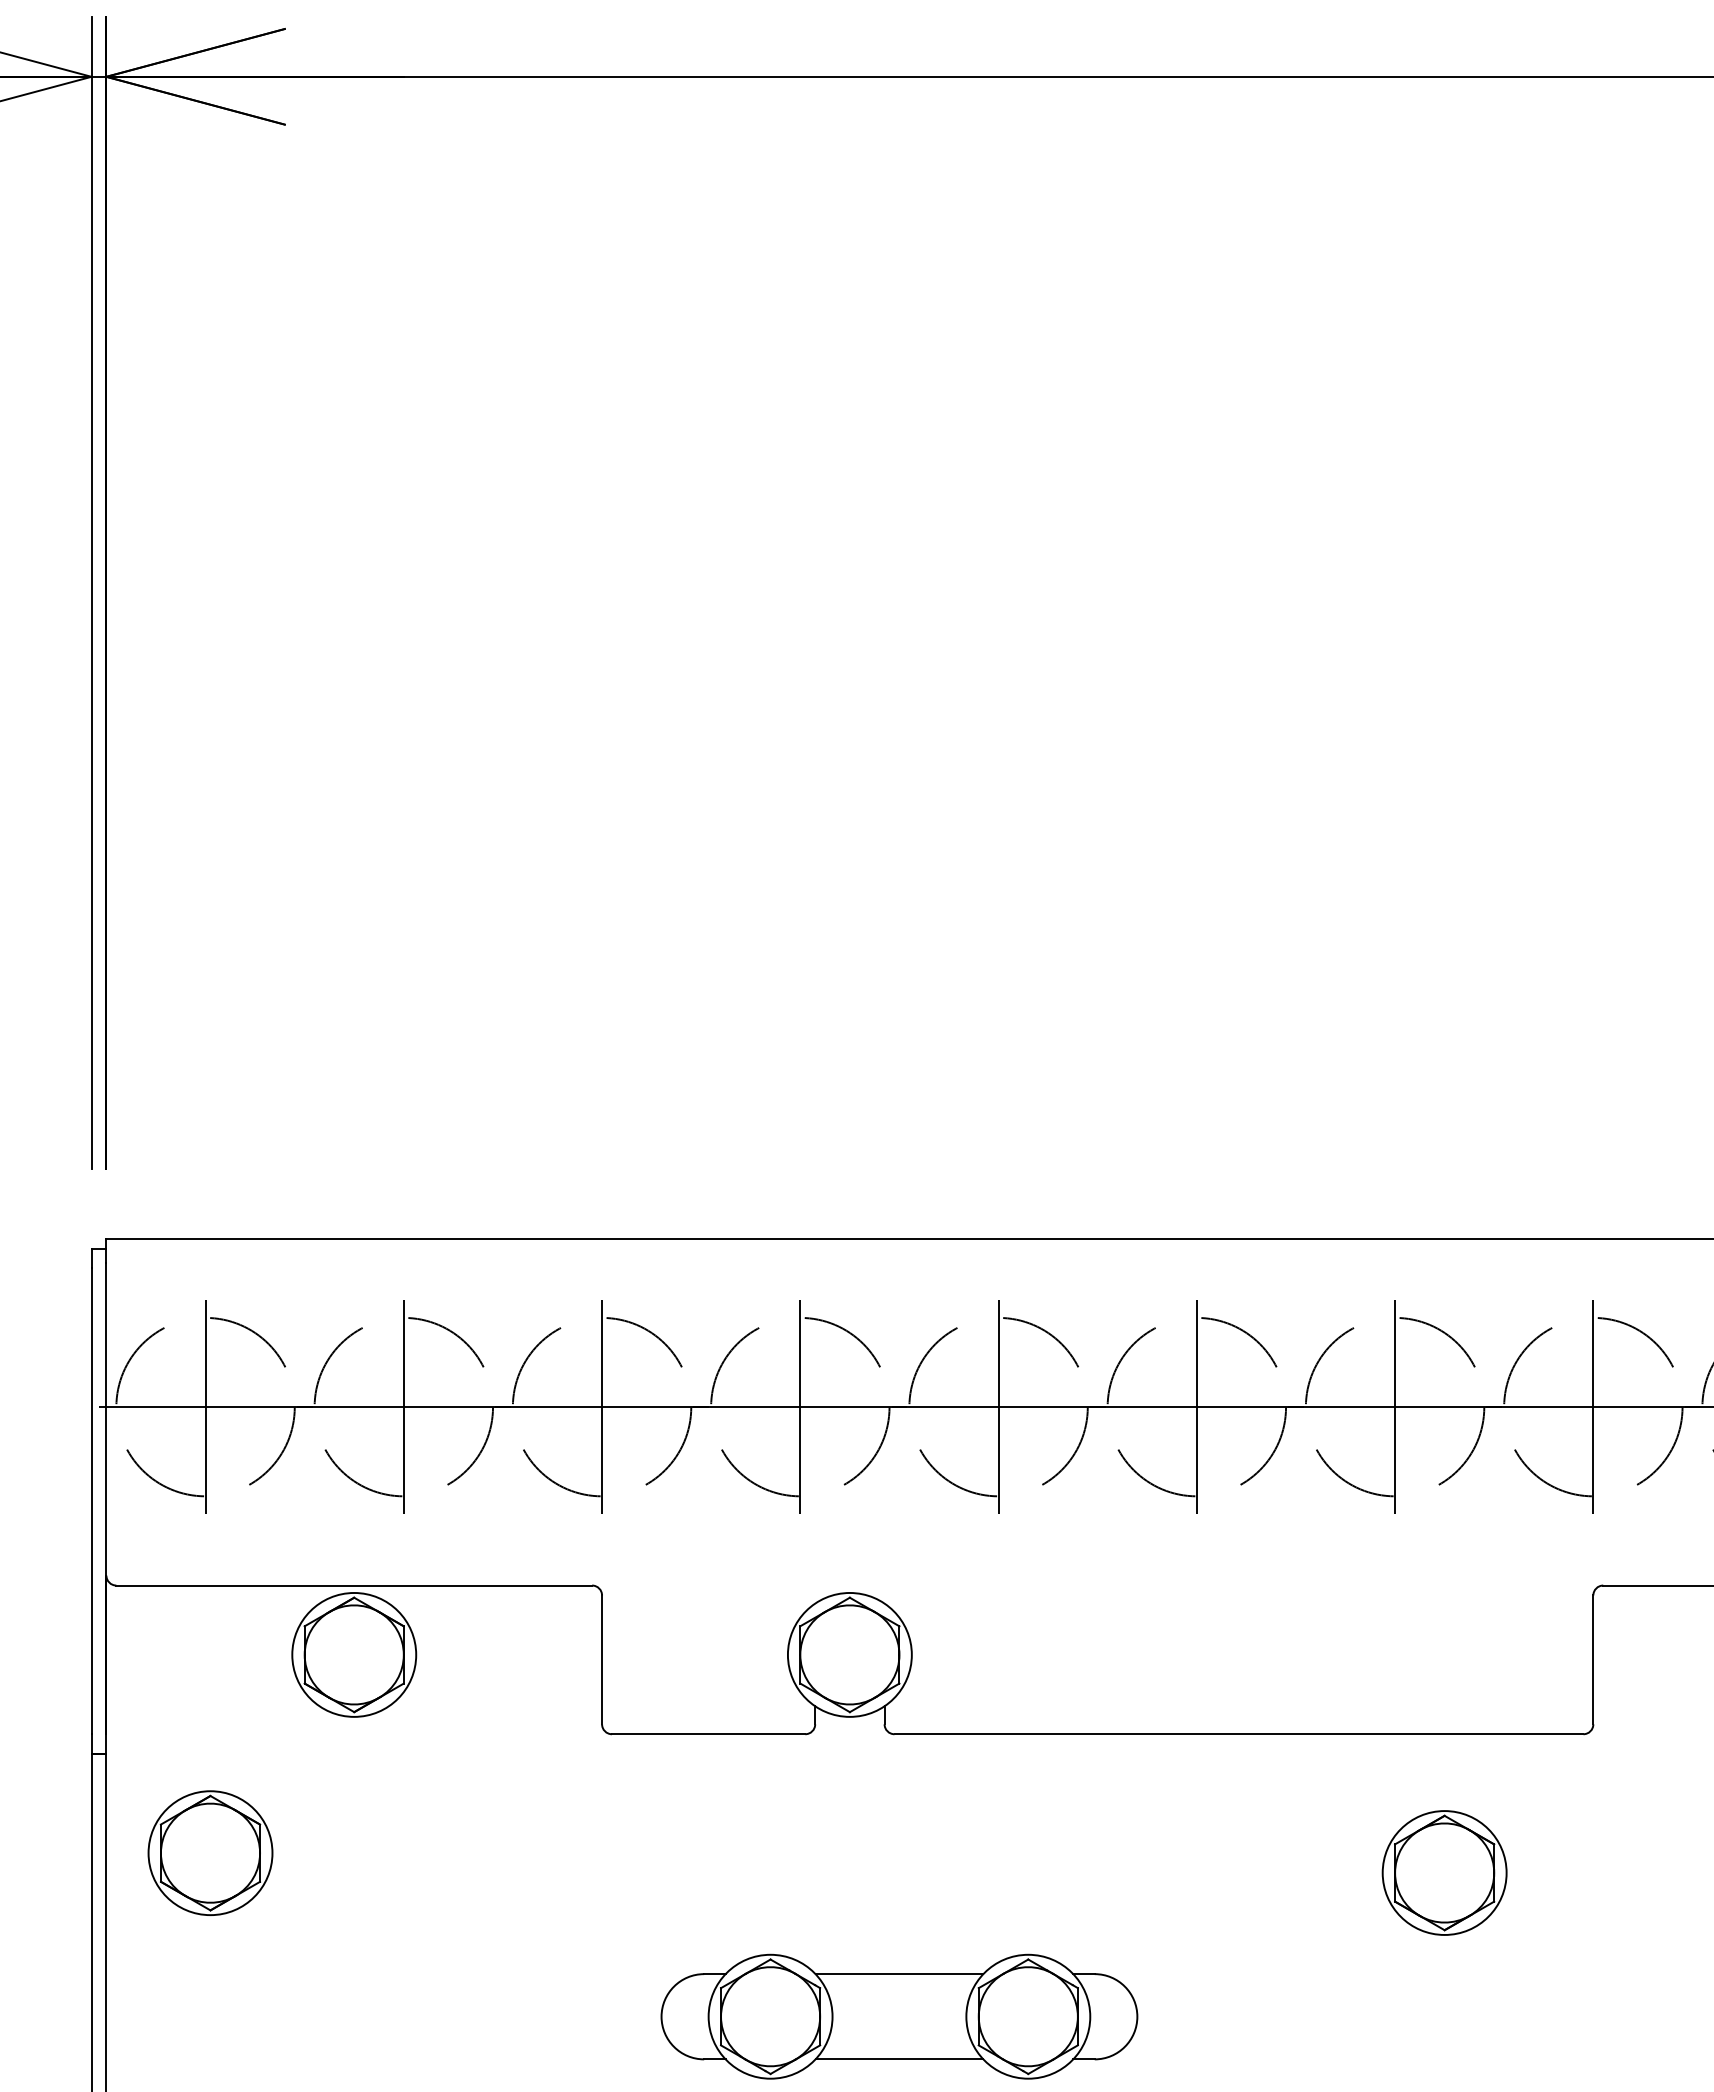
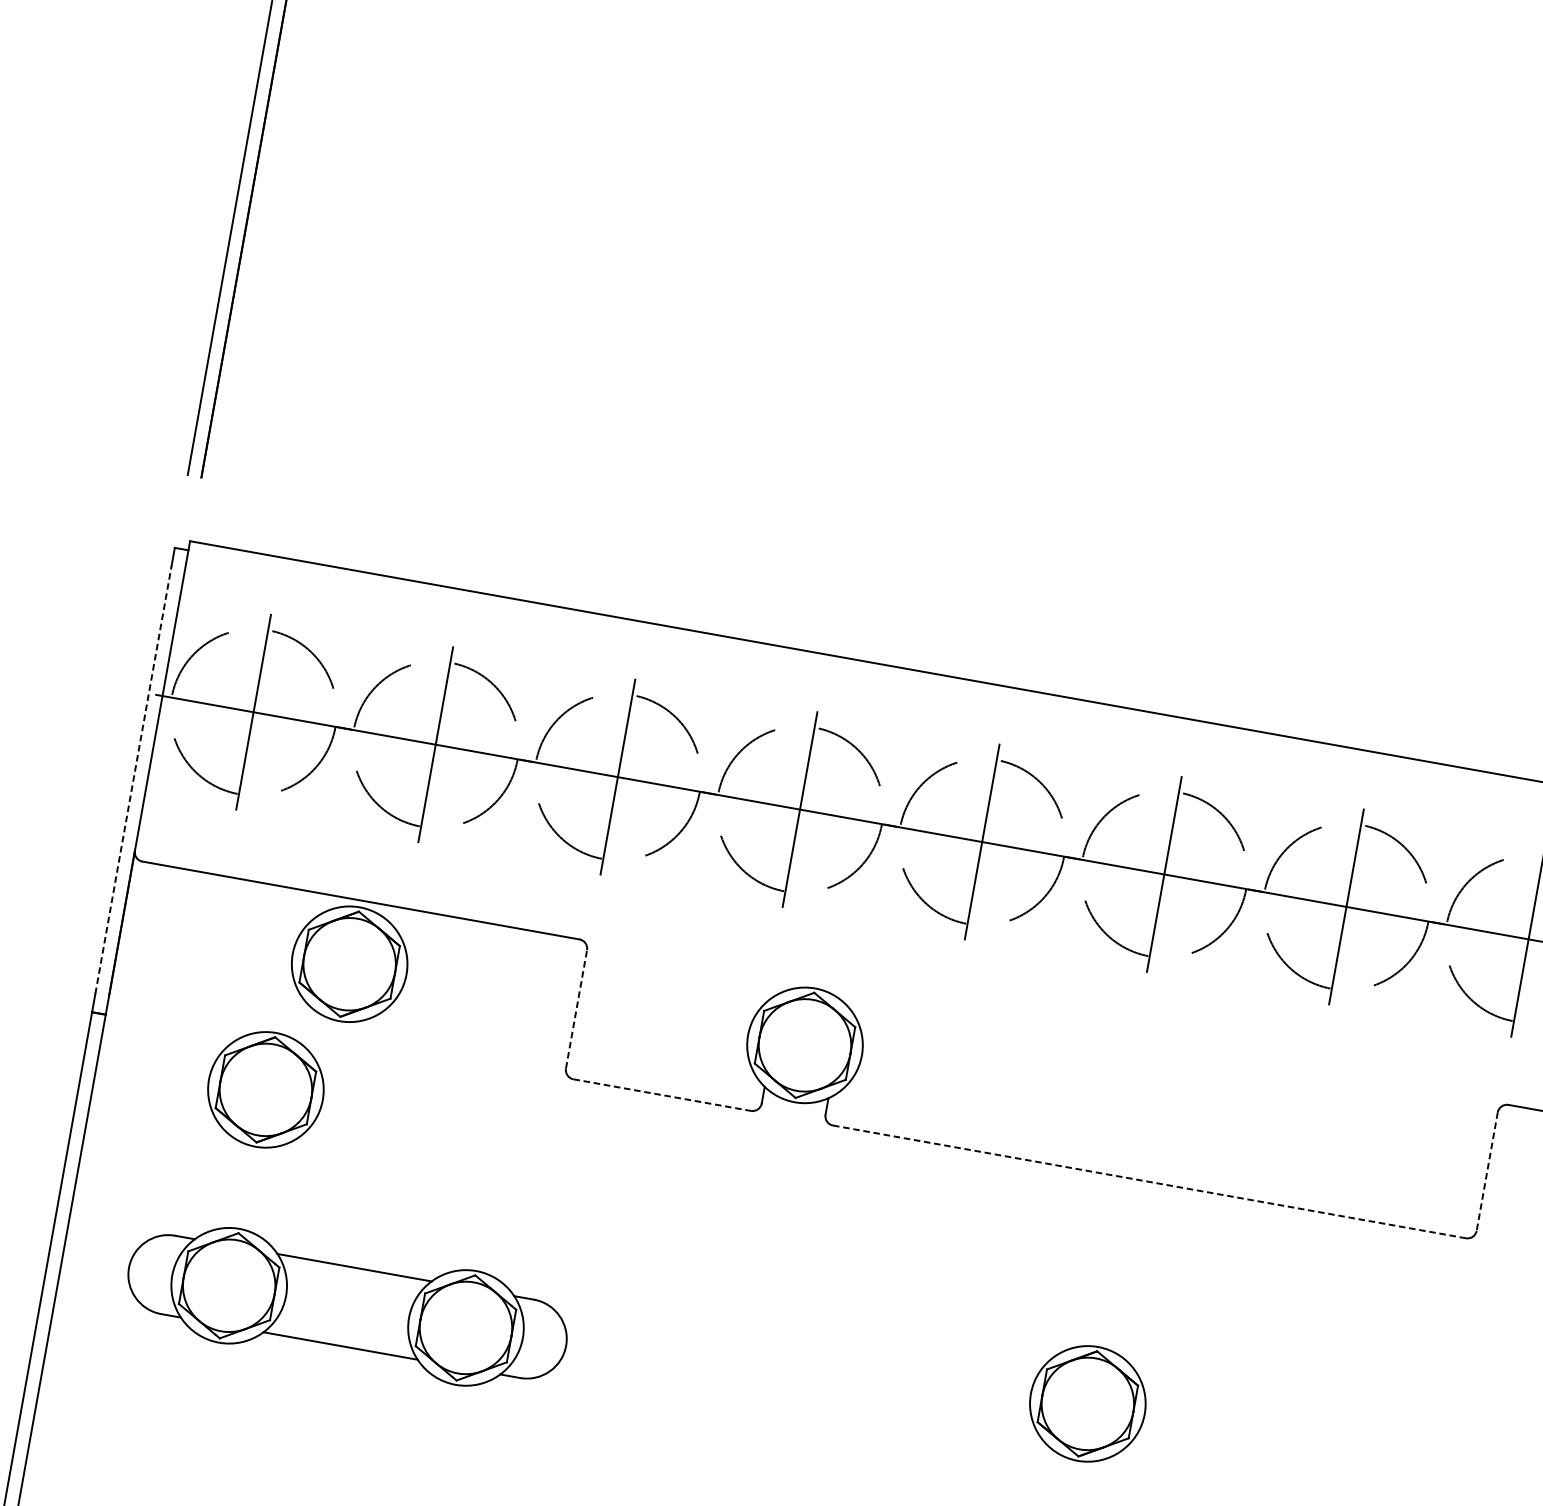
line: (91, 1501) -> (133, 780), solid -> dashed
line: (602, 1659) -> (576, 1009), solid -> dashed
line: (1593, 1660) -> (1487, 1172), solid -> dashed
line: (708, 1734) -> (662, 1095), solid -> dashed
line: (1239, 1734) -> (1149, 1182), solid -> dashed
part: (210, 1852) -> (266, 1089), moved
part: (1444, 1872) -> (1087, 1403), moved
part: (899, 2016) -> (347, 1306), moved

